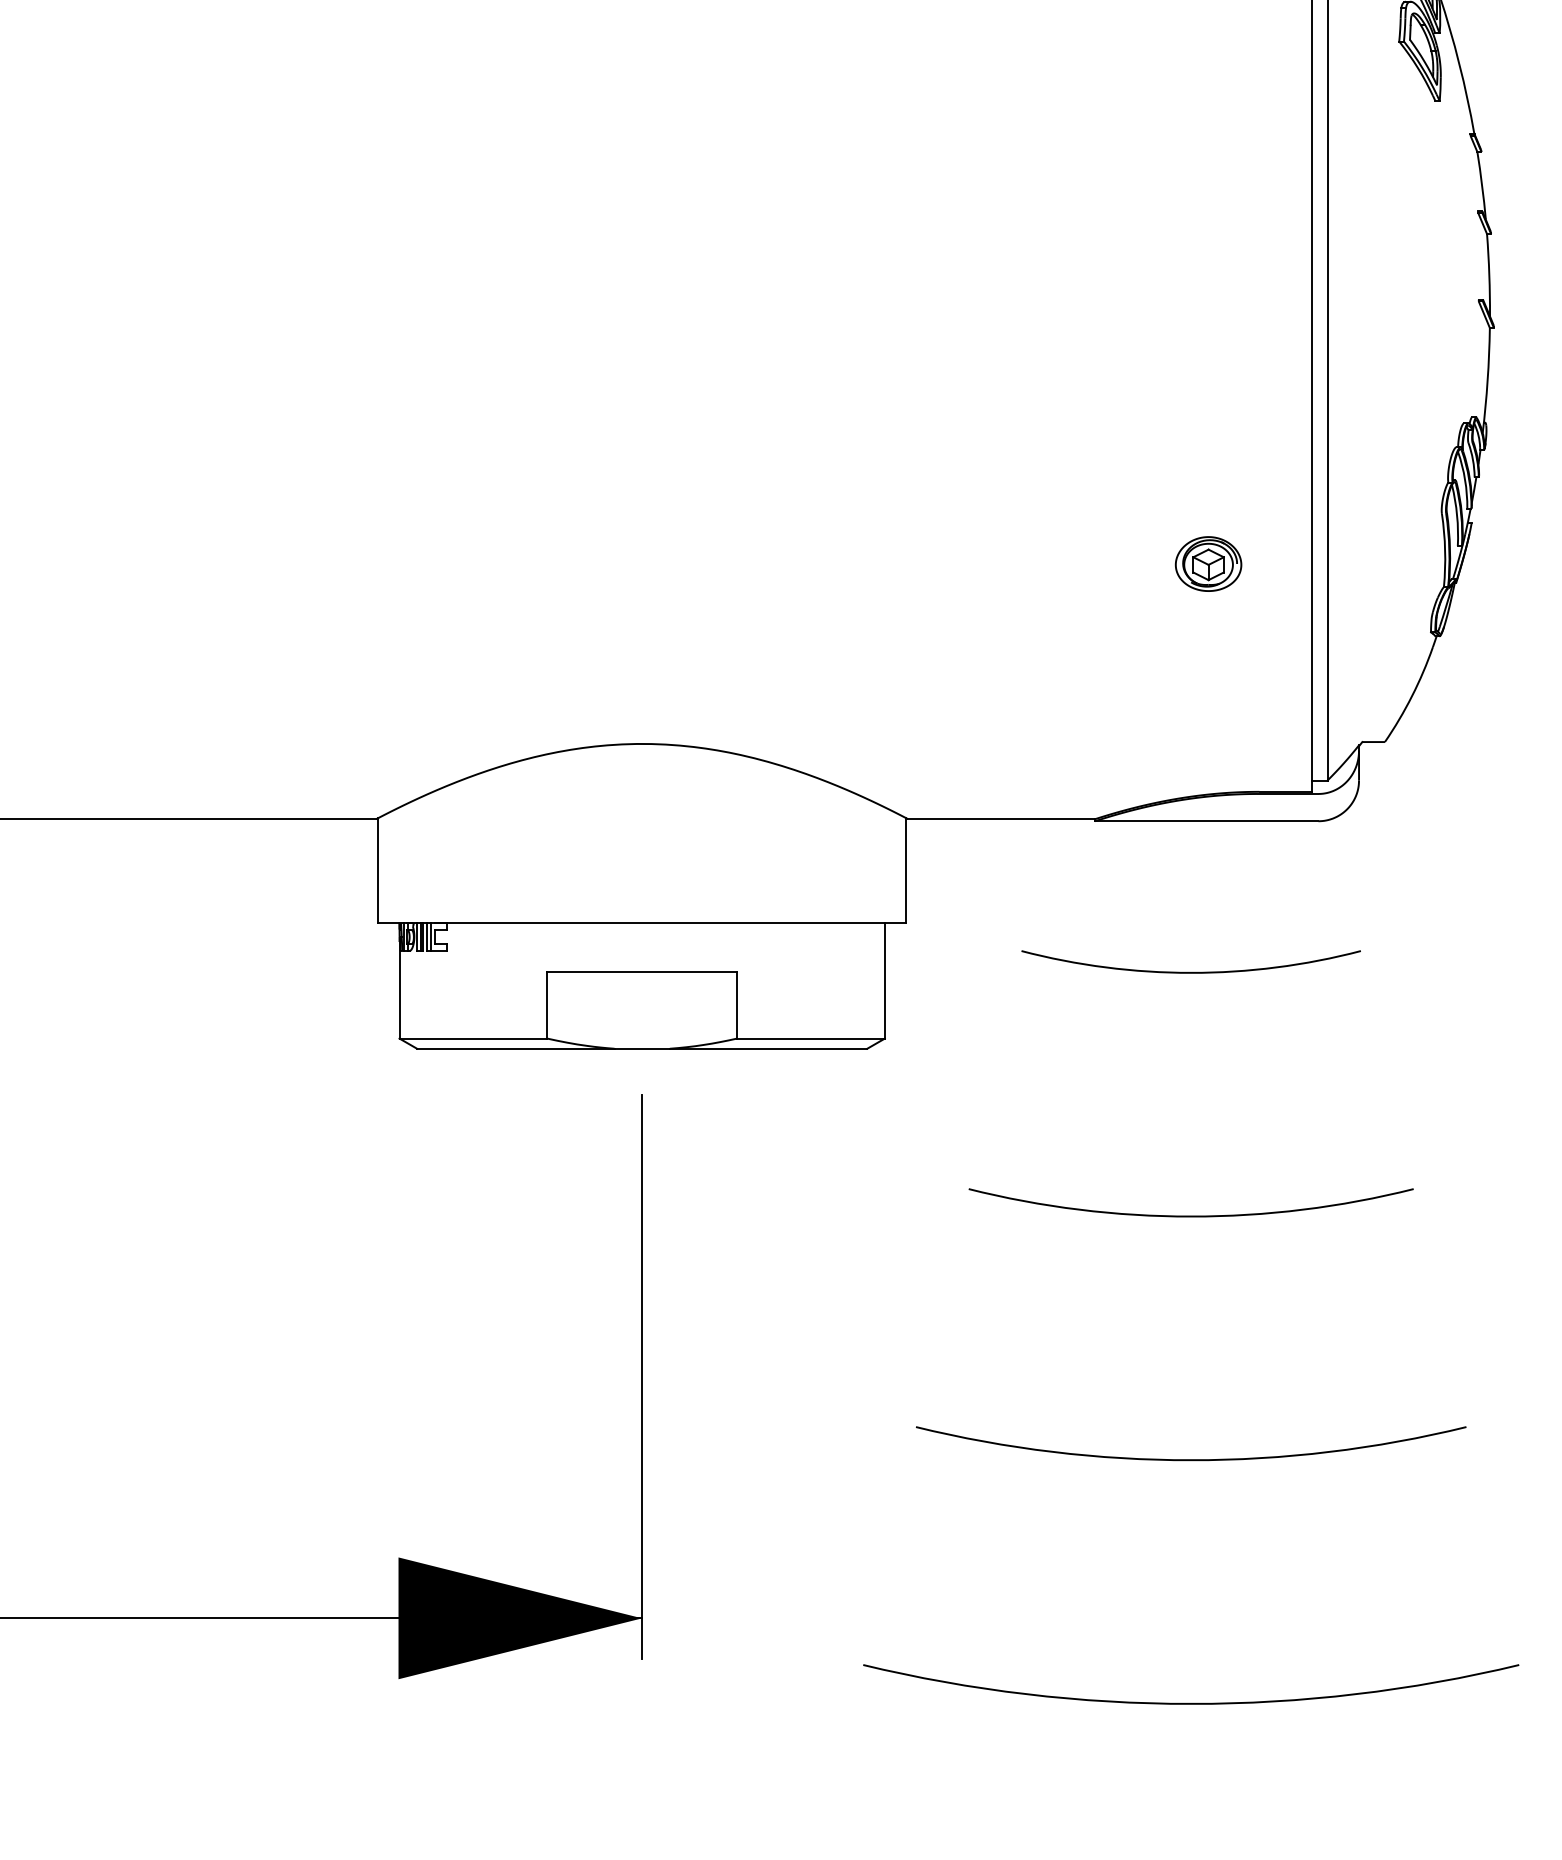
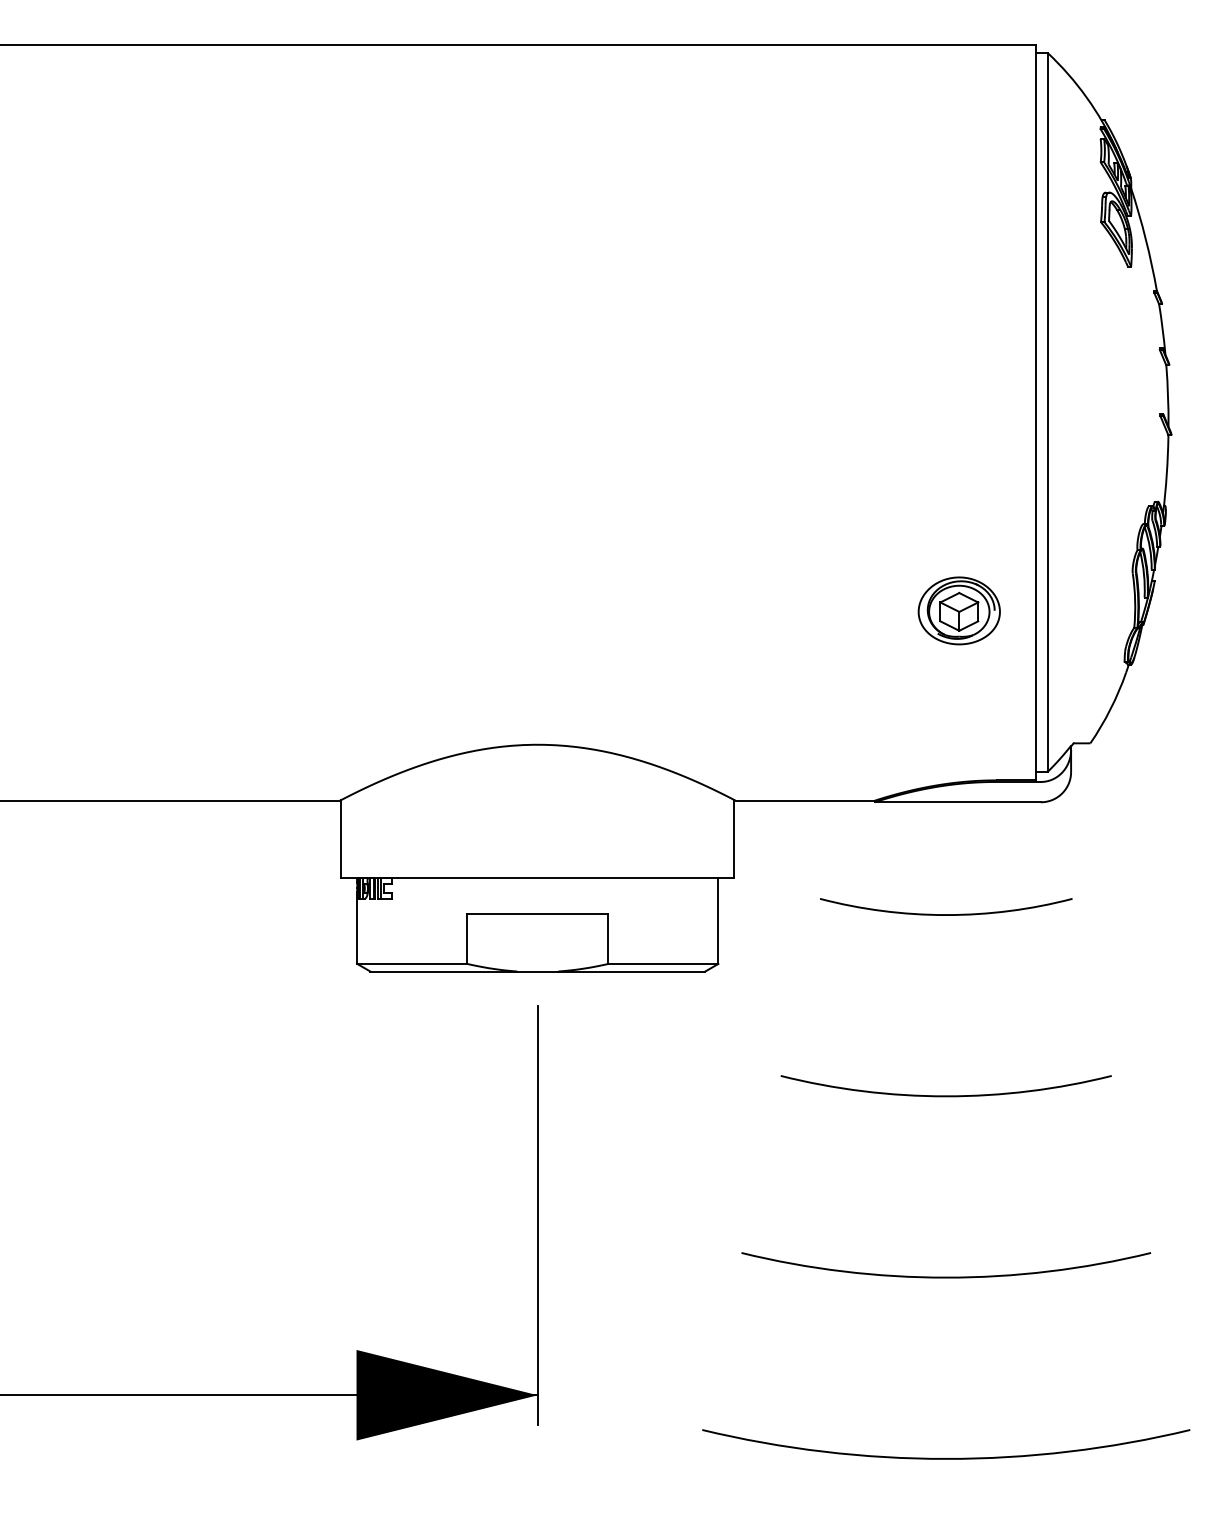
part: (1207, 563) -> (958, 610), size x1.67

